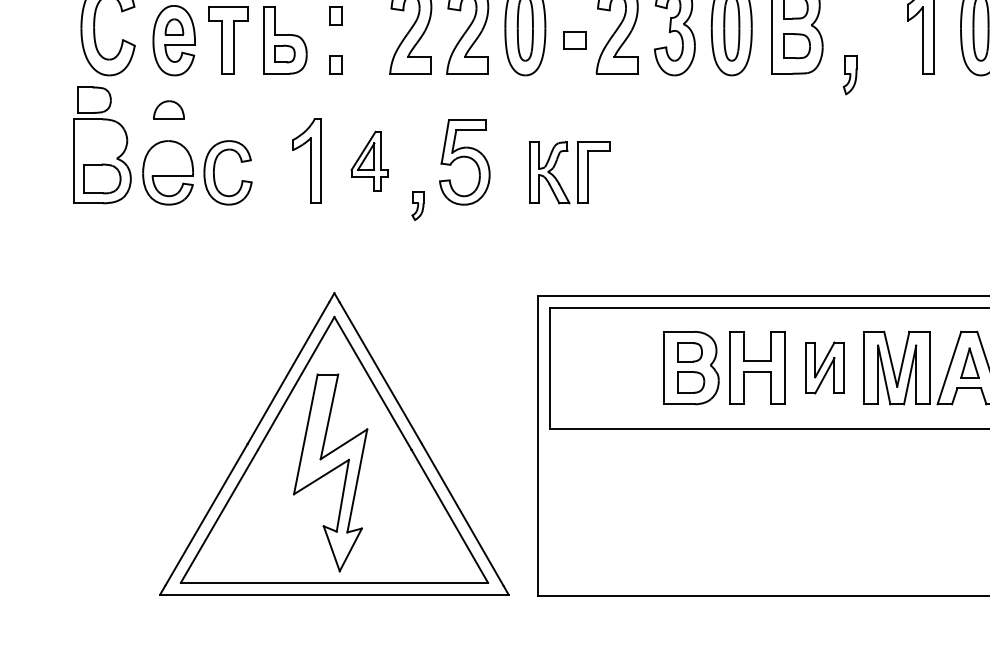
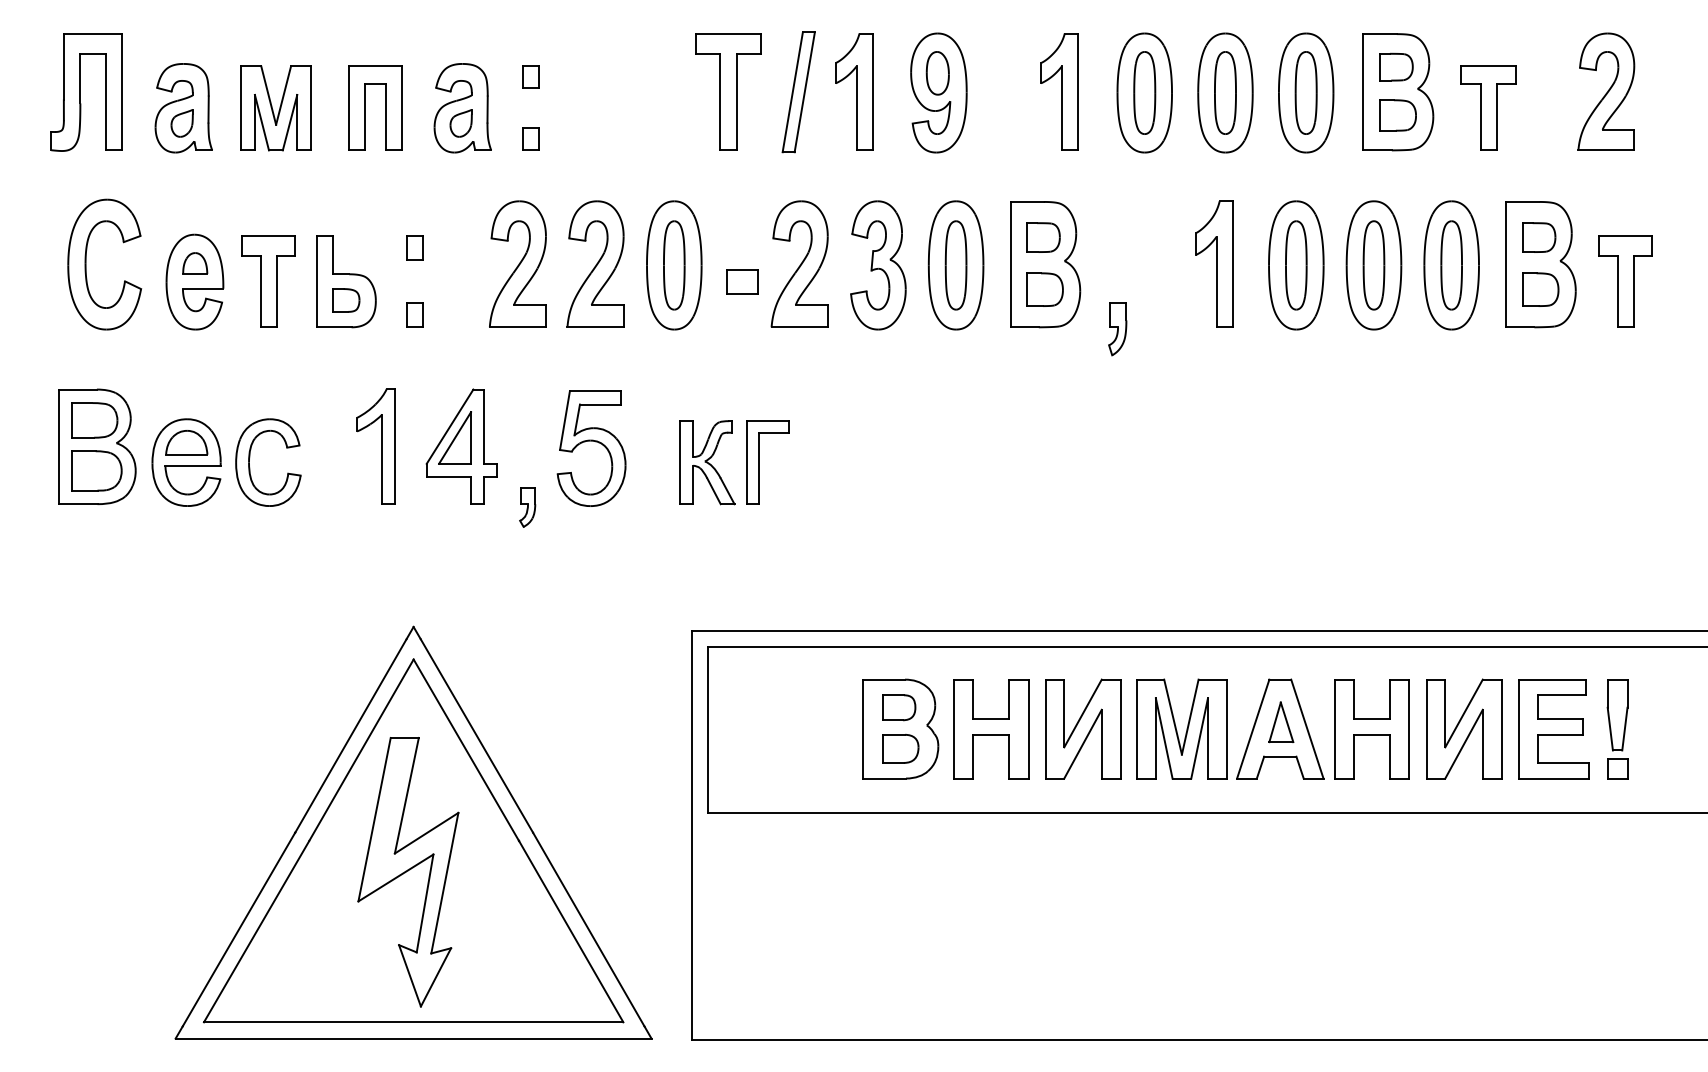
part: (94, 100) -> (94, 420), moved
part: (168, 109) -> (186, 442), moved
part: (369, 161) -> (461, 446), size x1.43
part: (825, 367) -> (1083, 728), size x1.43

